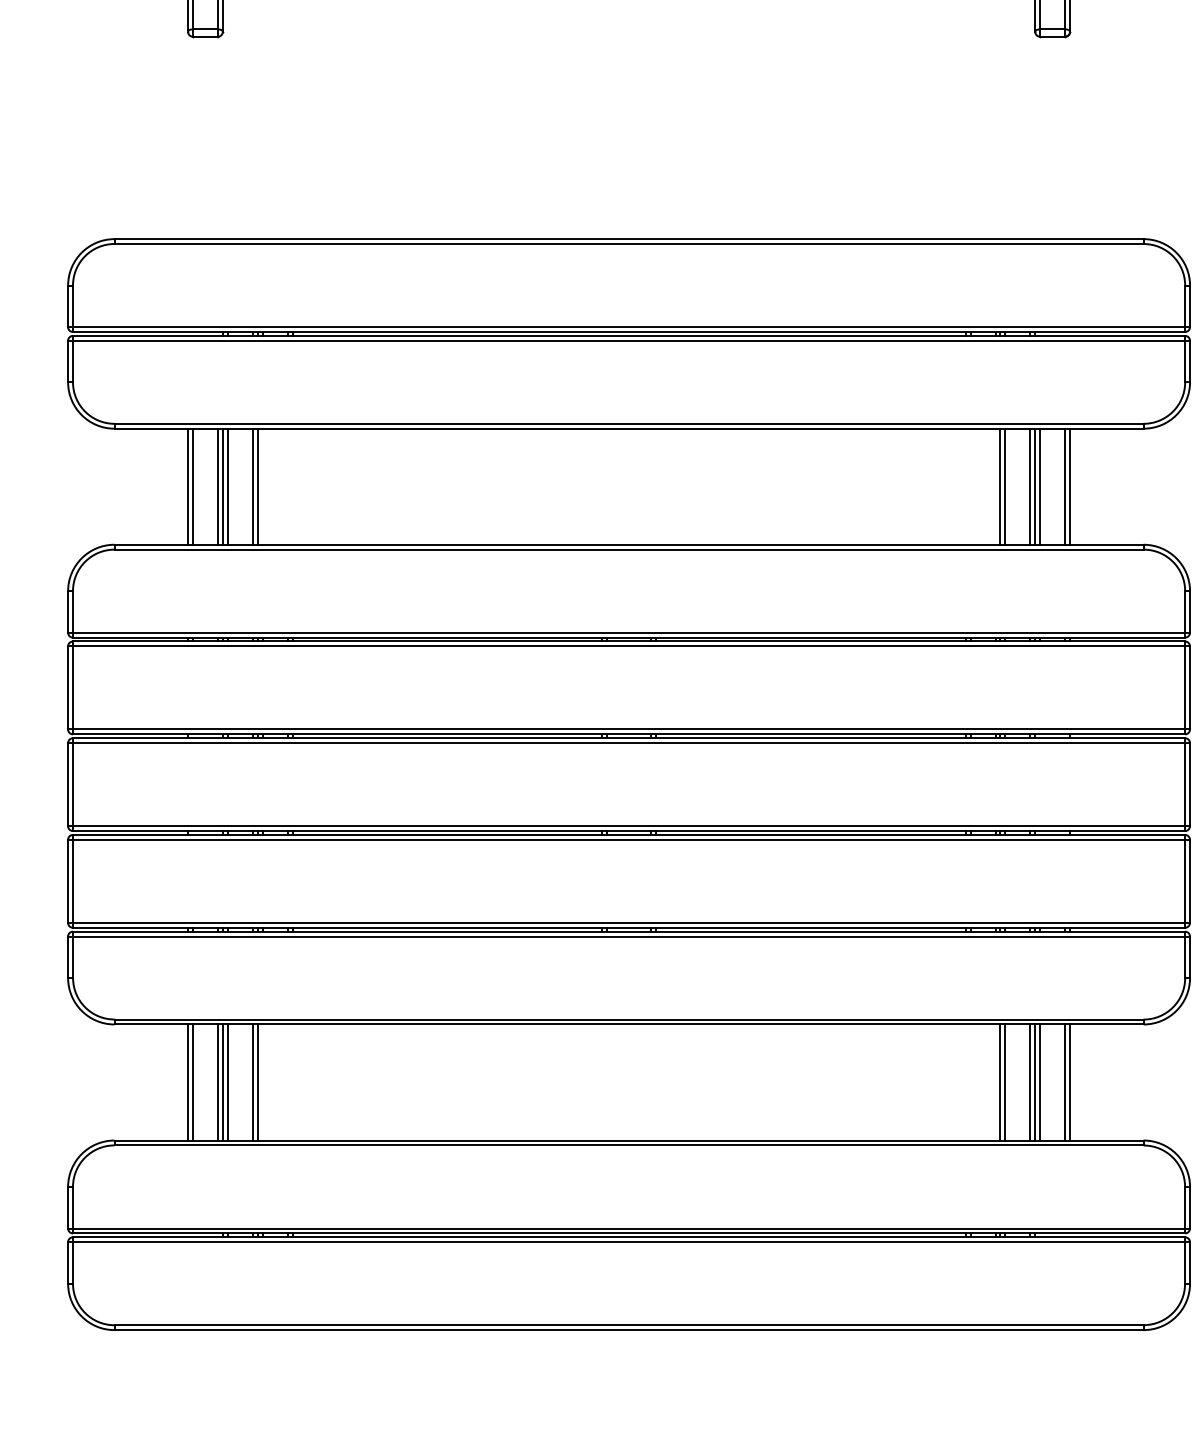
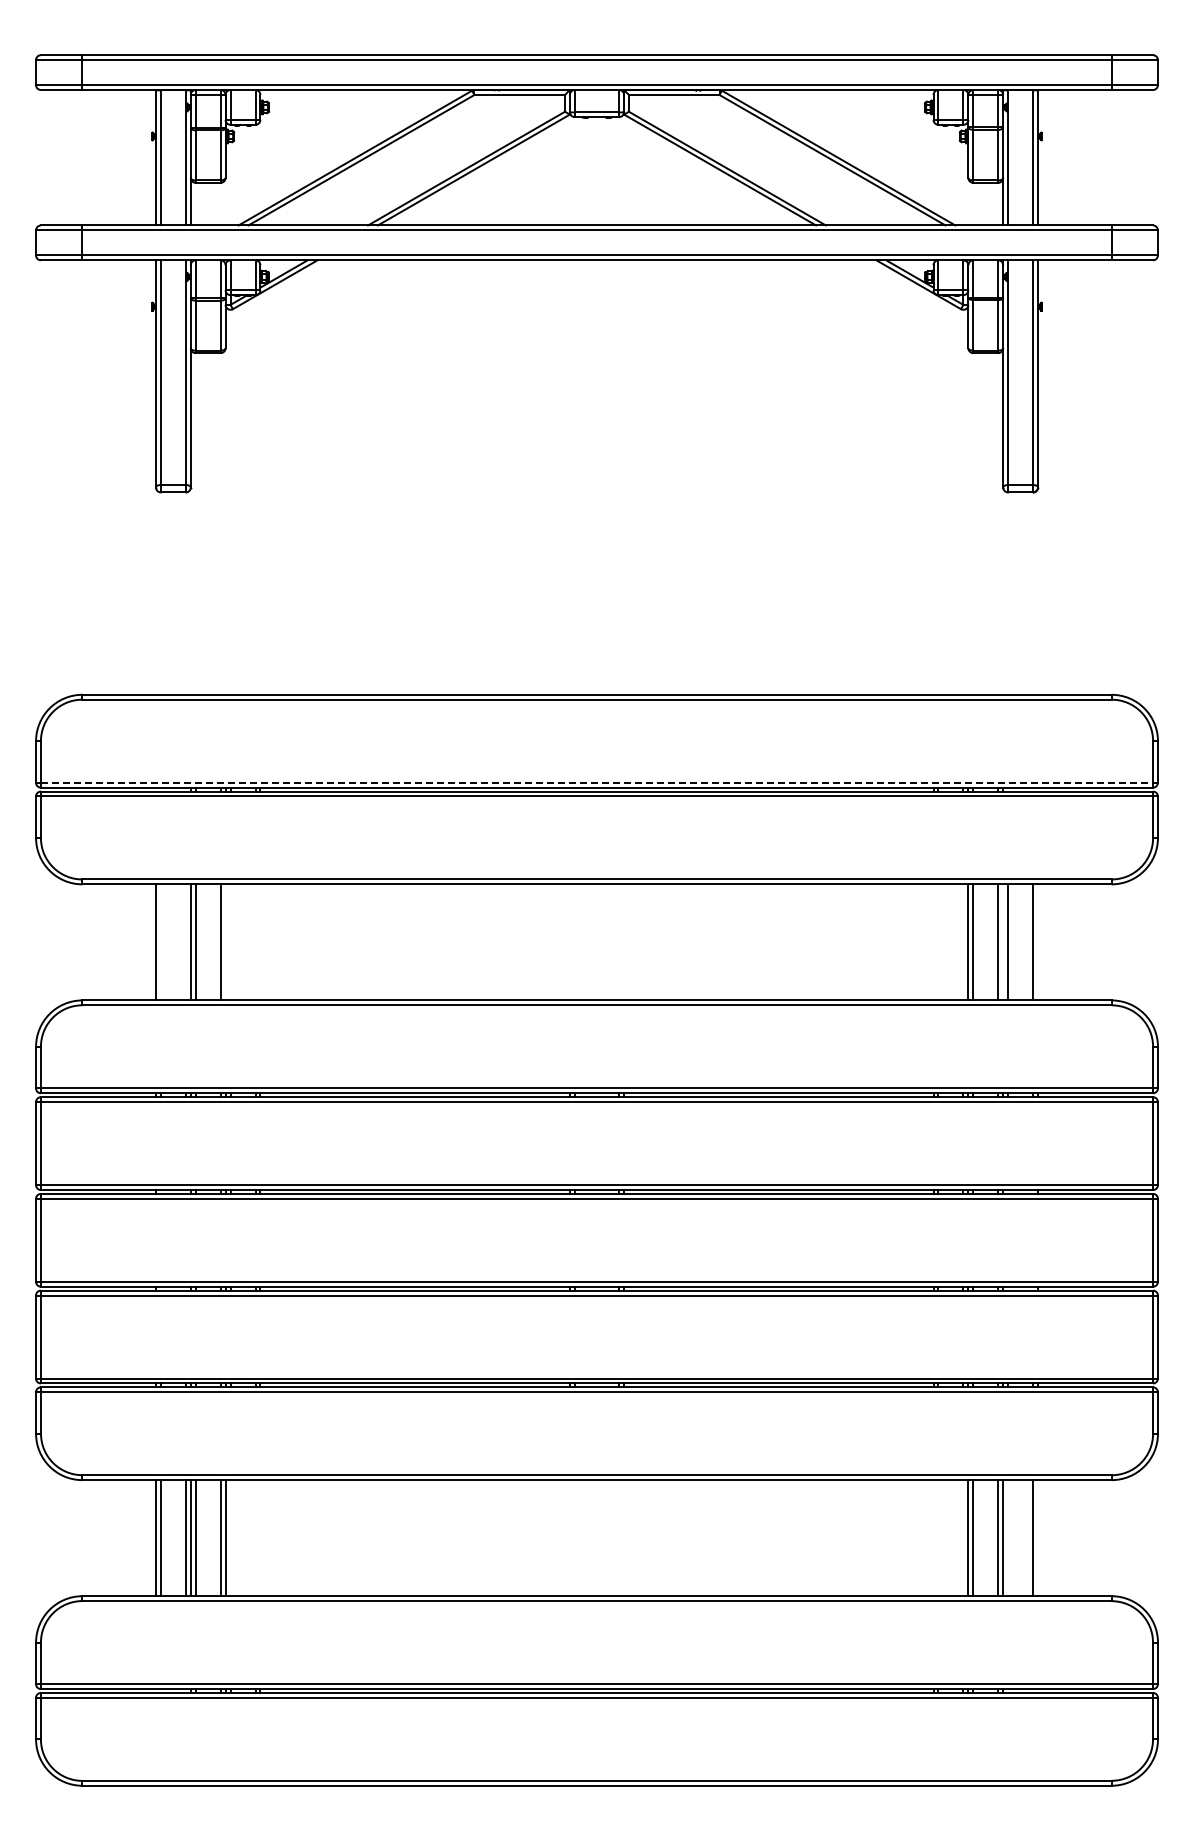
line: (629, 326) -> (597, 782), solid -> dashed
line: (192, 486) -> (160, 942), removed
line: (217, 486) -> (185, 942), removed
line: (257, 486) -> (225, 942), removed
line: (1035, 486) -> (1003, 942), removed
line: (1070, 486) -> (1038, 942), removed
line: (1040, 1082) -> (1008, 1538), removed
line: (1070, 1082) -> (1038, 1538), removed

